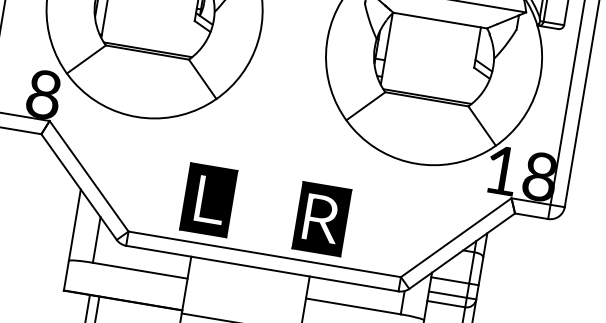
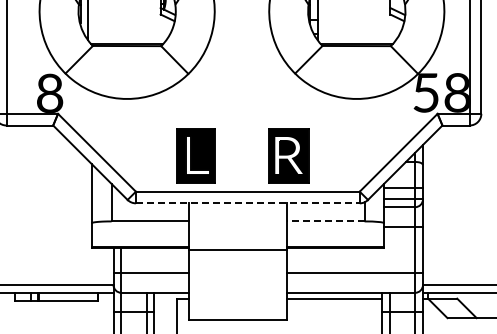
text: (501, 169) -> (425, 92), 18 -> 58
line: (261, 268) -> (247, 203), solid -> dashed
line: (353, 306) -> (325, 221), solid -> dashed

